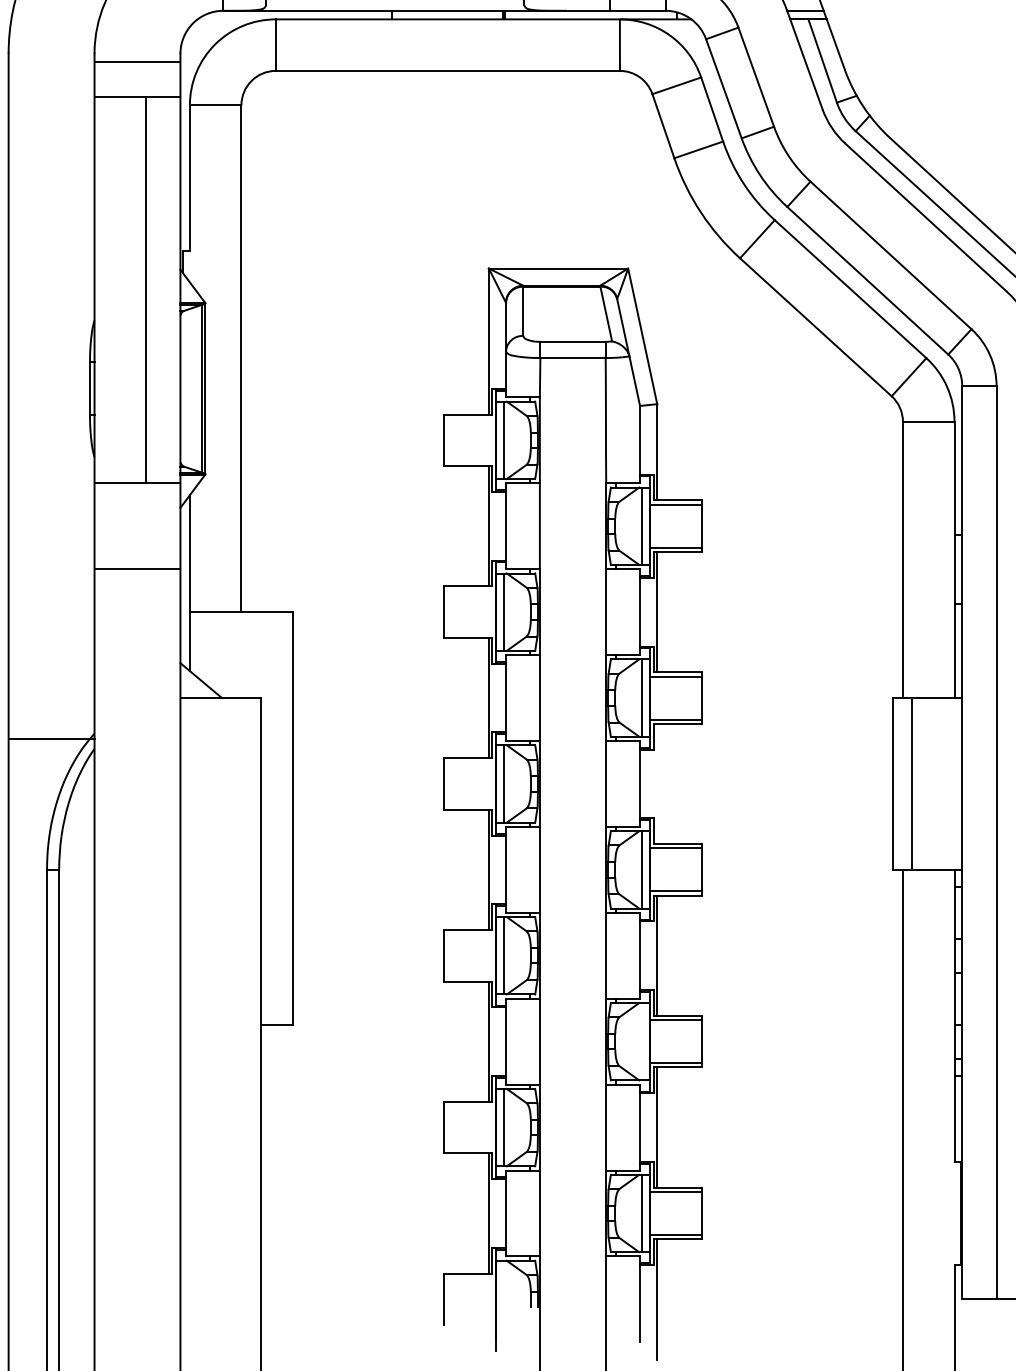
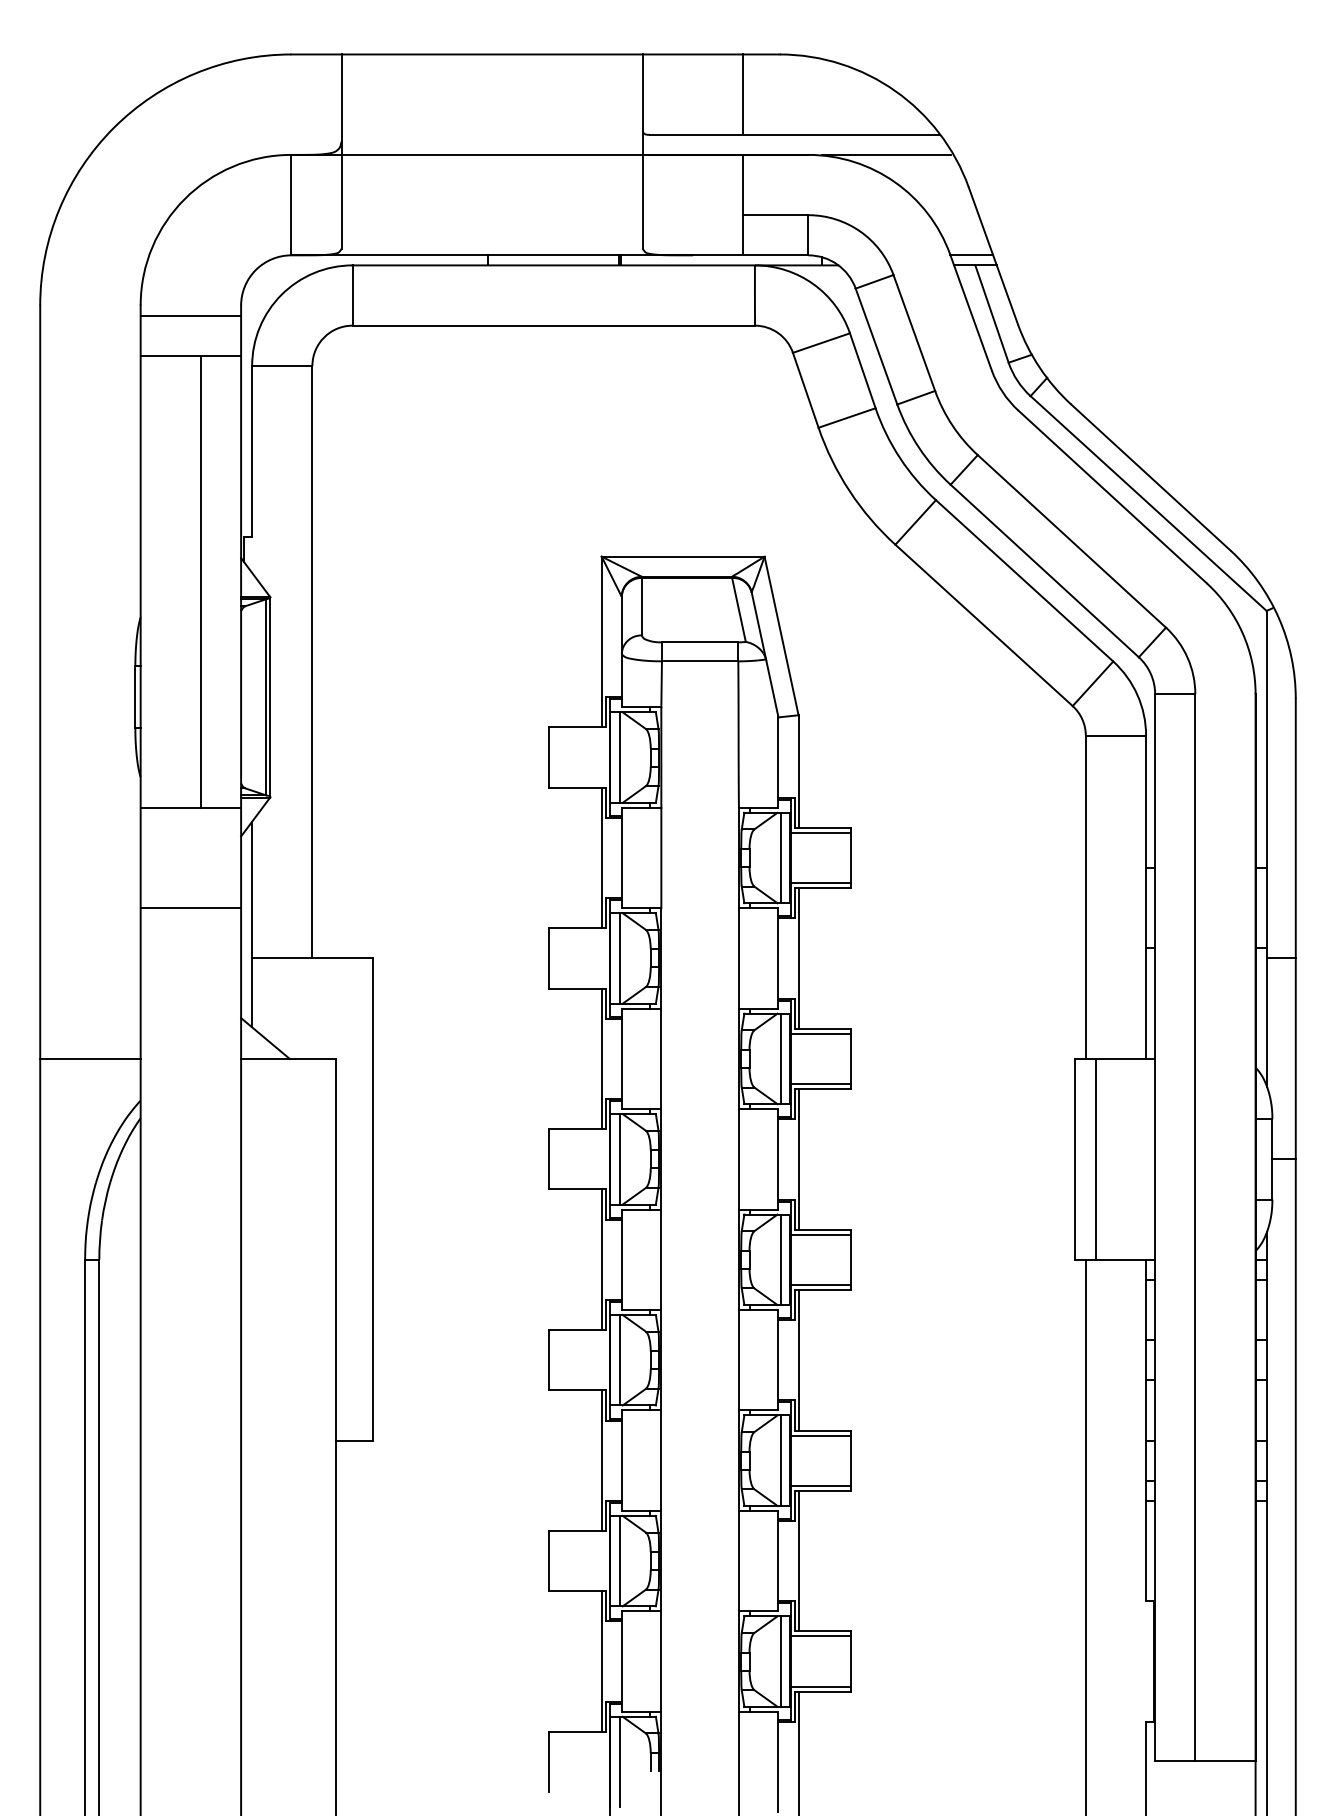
line: (51, 738) -> (90, 1058), moved
line: (657, 784) -> (798, 1159), added
line: (641, 1041) -> (780, 1460), added
line: (504, 1298) -> (619, 1761), added

